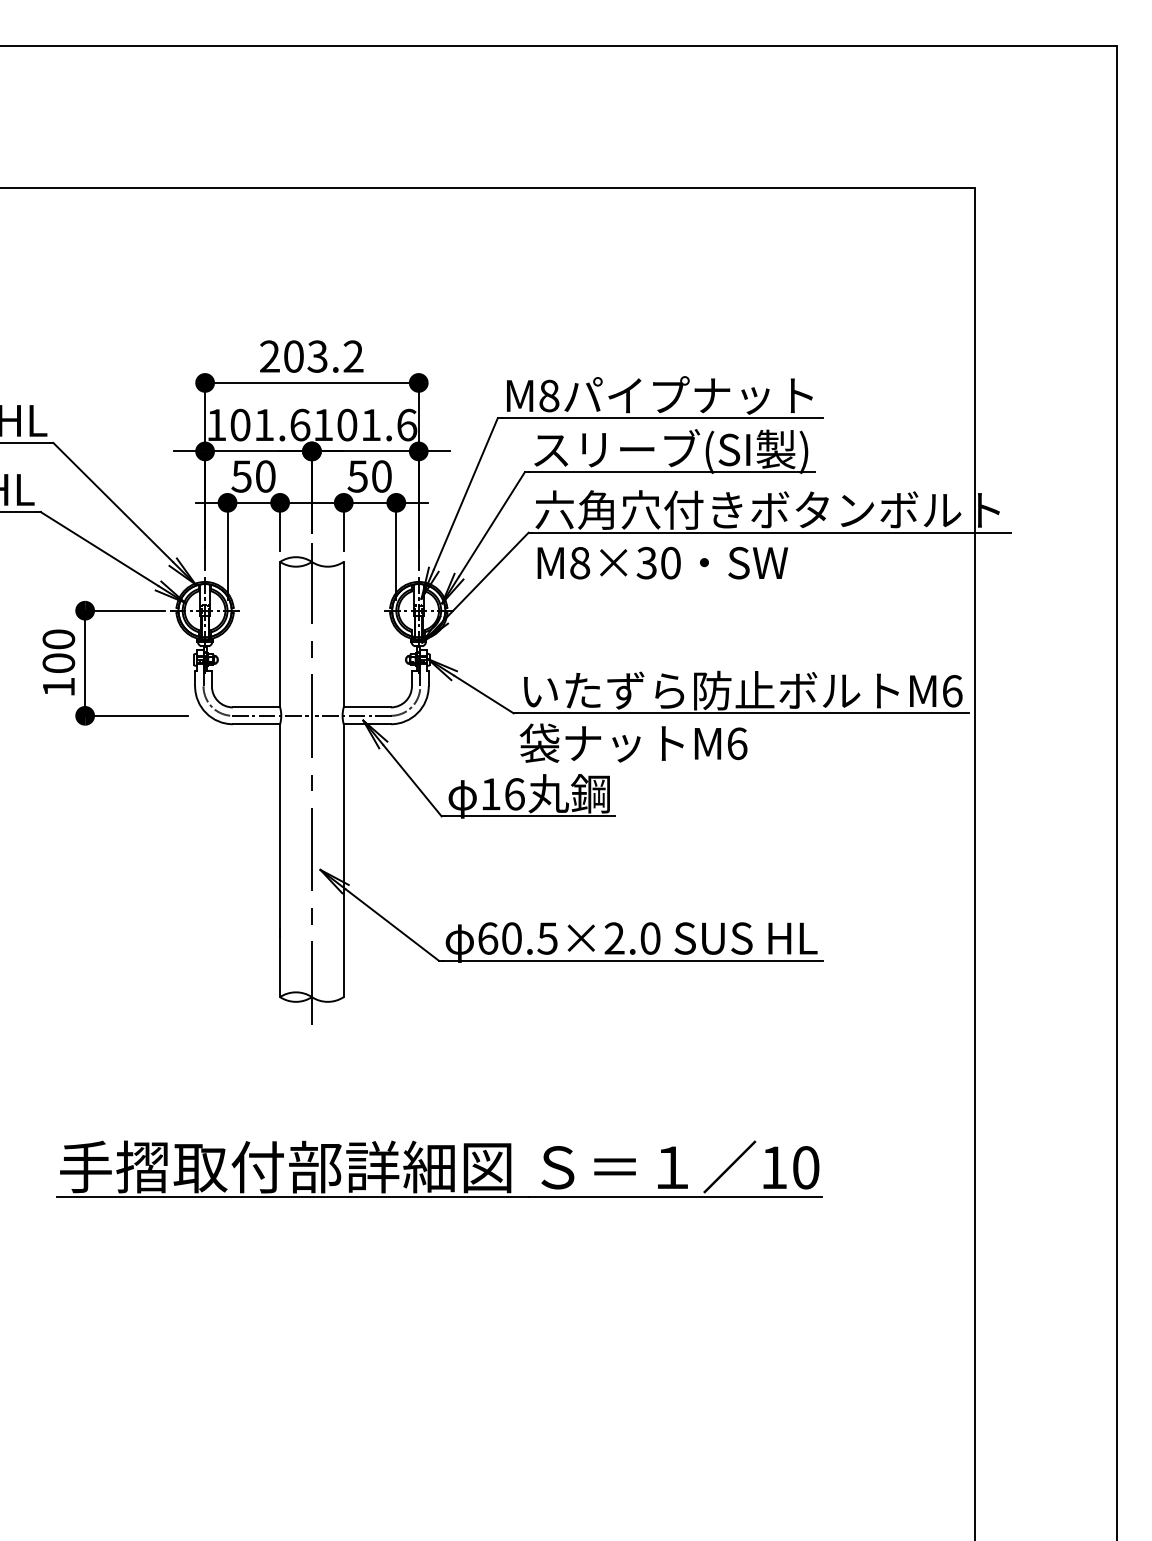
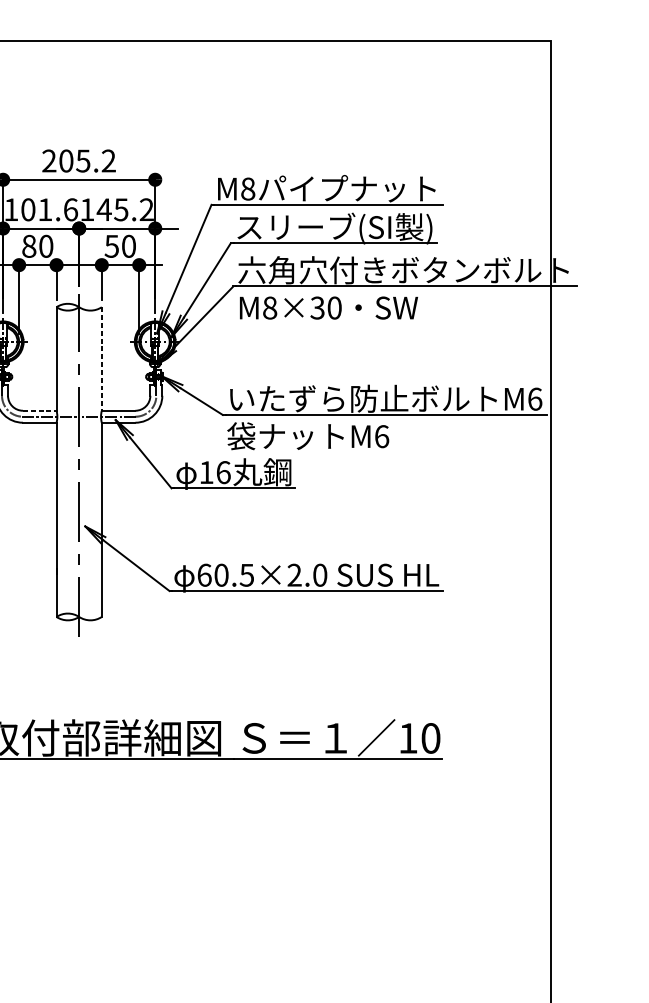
text: (317, 356) -> (83, 160), 203.2 -> 205.2
text: (376, 424) -> (125, 209), 101.6 -> 145.2
text: (241, 476) -> (29, 246), 50 -> 80
line: (343, 634) -> (101, 358), solid -> dashed
line: (256, 707) -> (39, 410), solid -> dashed

